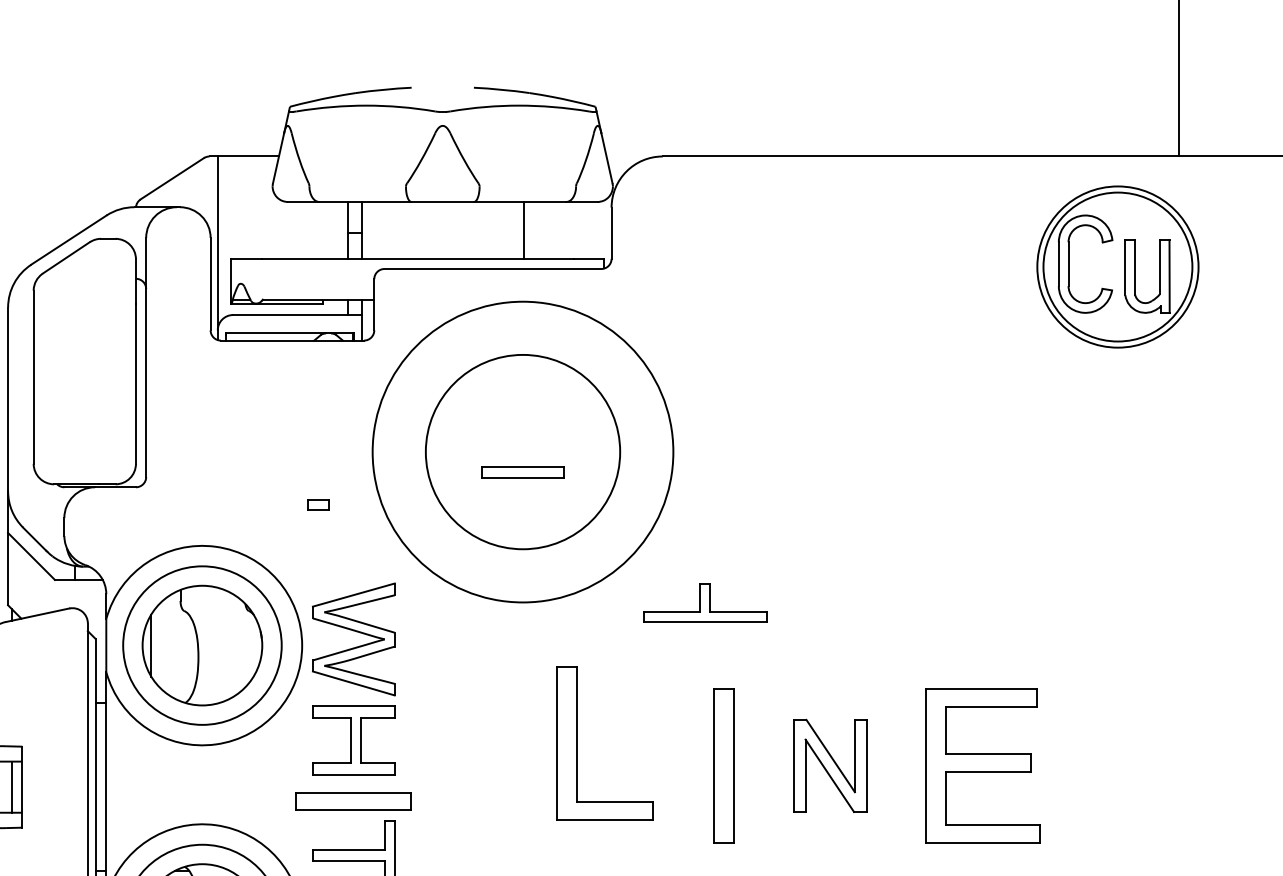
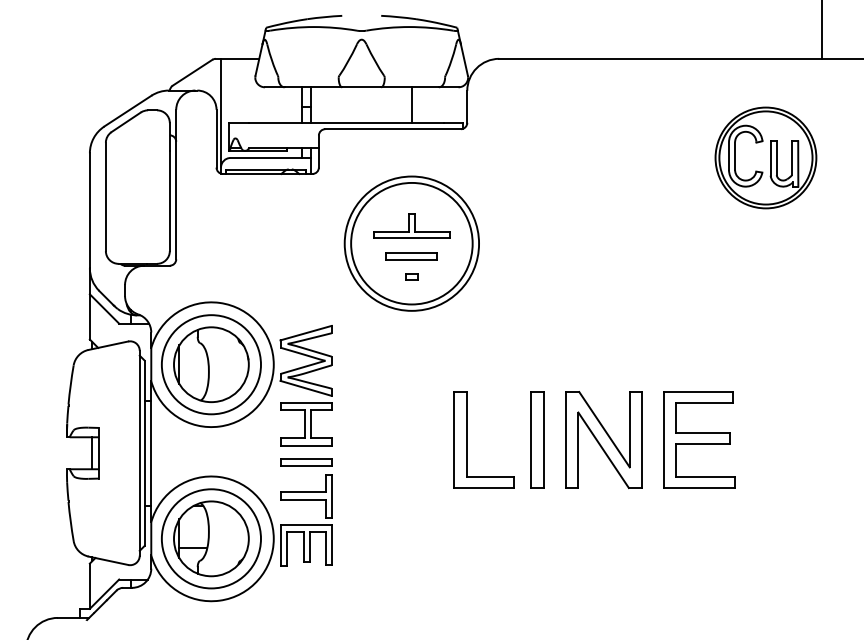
part: (1117, 266) -> (765, 157), moved
circle: (522, 451) -> (411, 243), size x0.71
part: (317, 504) -> (411, 276), moved
part: (704, 602) -> (411, 225), moved
part: (578, 742) -> (467, 439), moved
part: (829, 765) -> (603, 439), size x1.67
part: (354, 801) -> (306, 462), size x0.71

